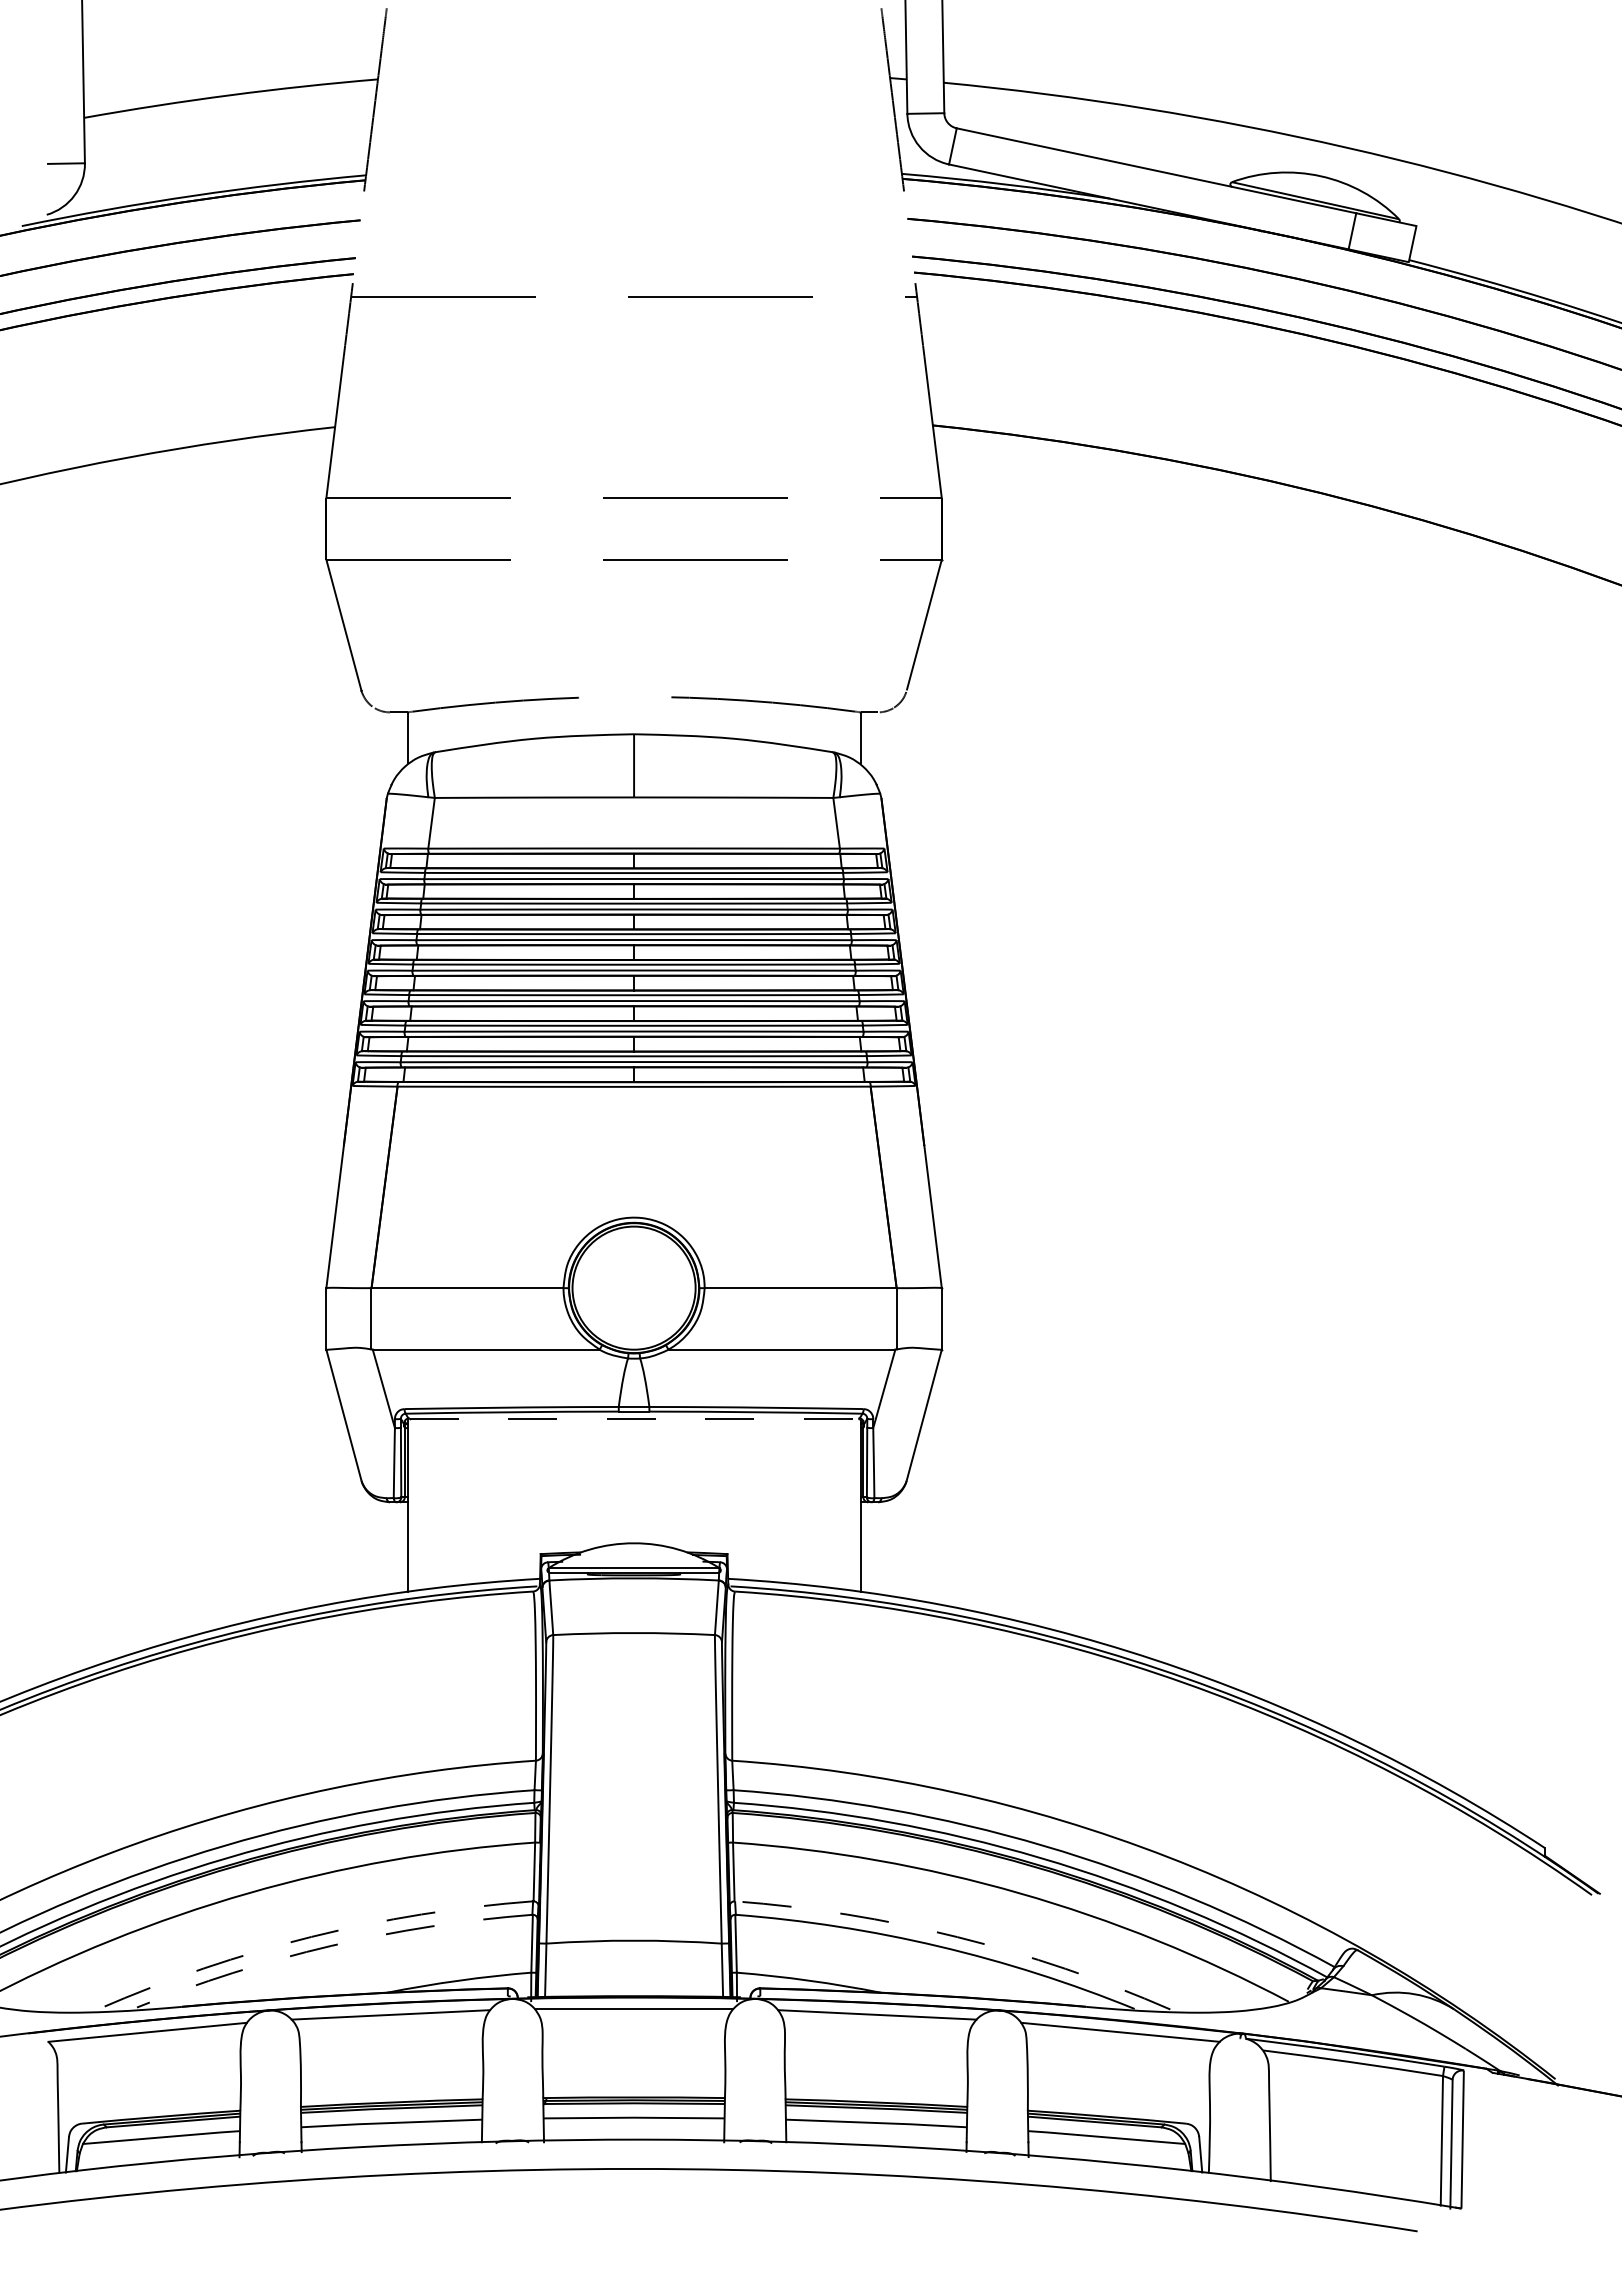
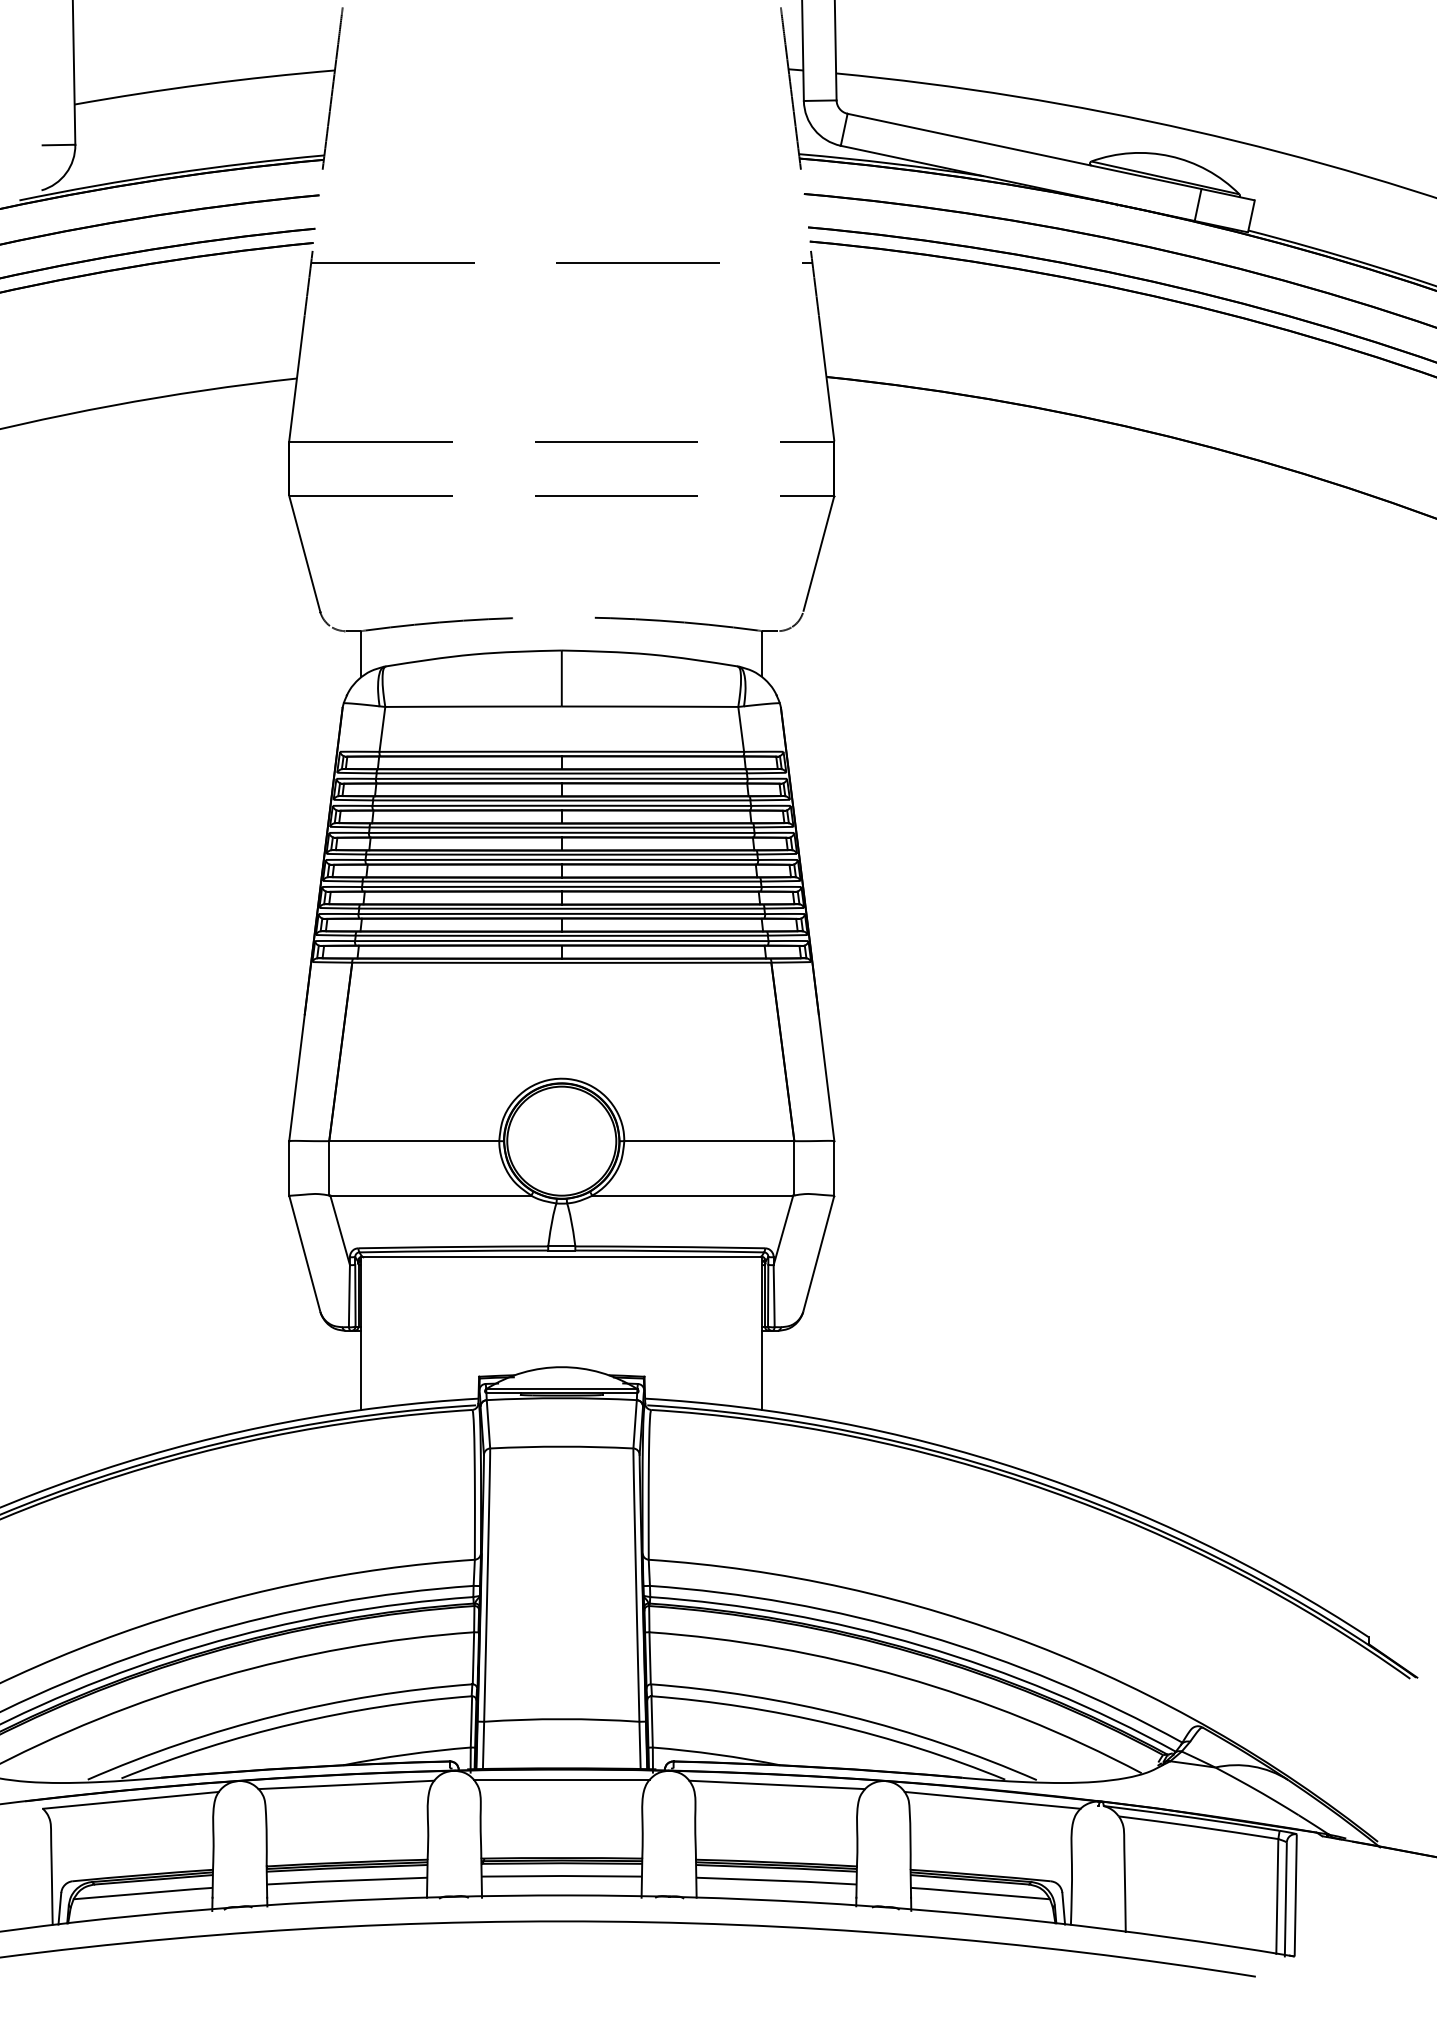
line: (634, 1418) -> (562, 1256), dashed -> solid
arc: (311, 1936) -> (276, 1715), dashed -> solid
arc: (957, 1937) -> (848, 1716), dashed -> solid
arc: (331, 1945) -> (293, 1723), dashed -> solid

